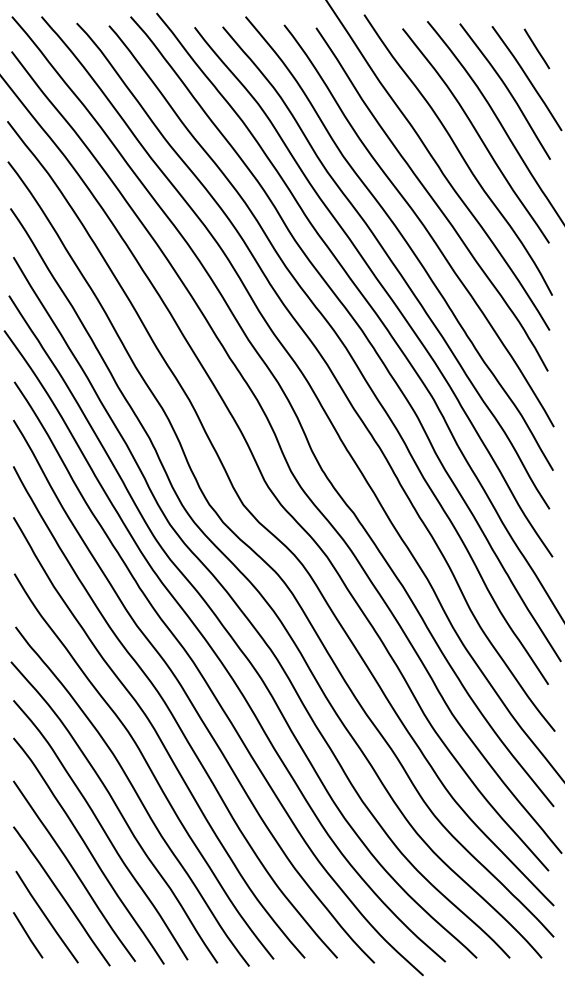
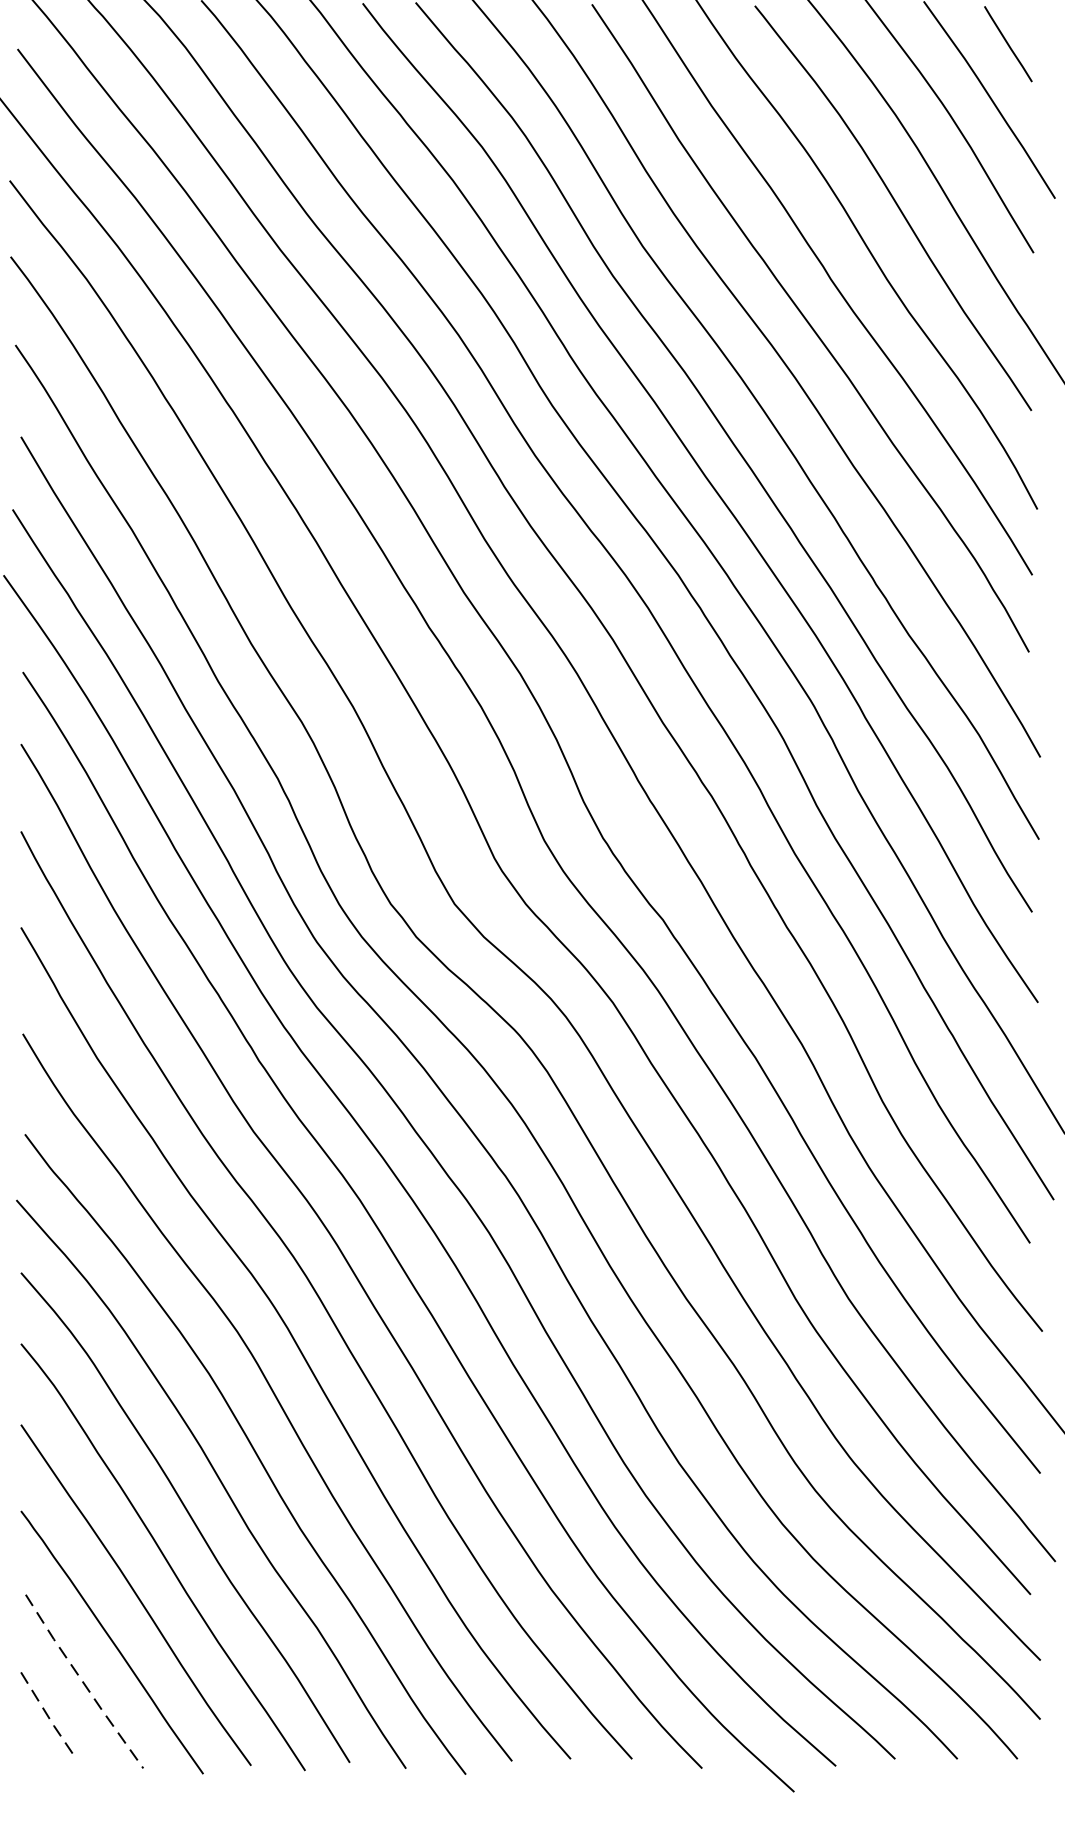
line: (46, 917) -> (83, 1682), solid -> dashed
line: (28, 936) -> (49, 1718), solid -> dashed

